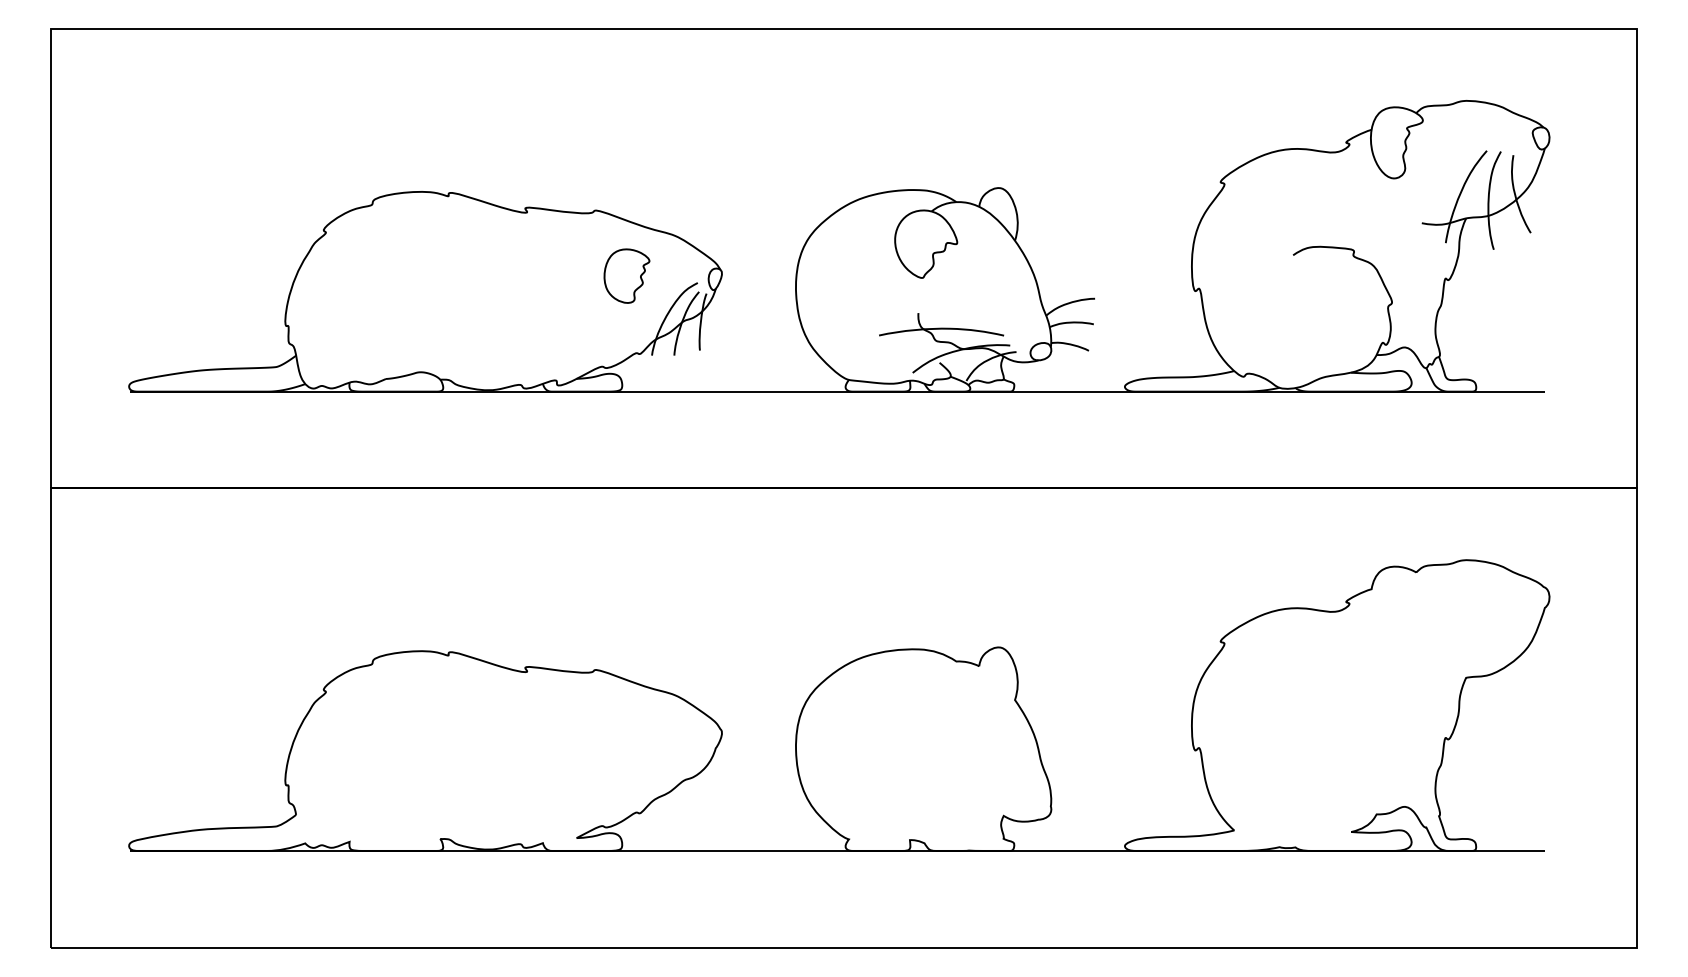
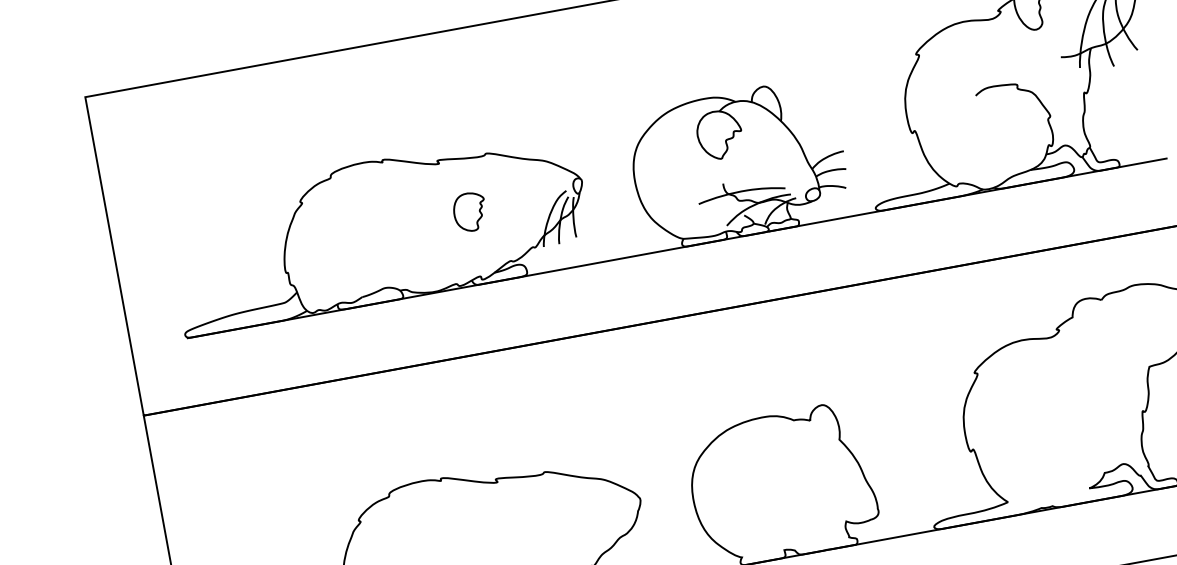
part: (626, 275) -> (469, 211), moved

